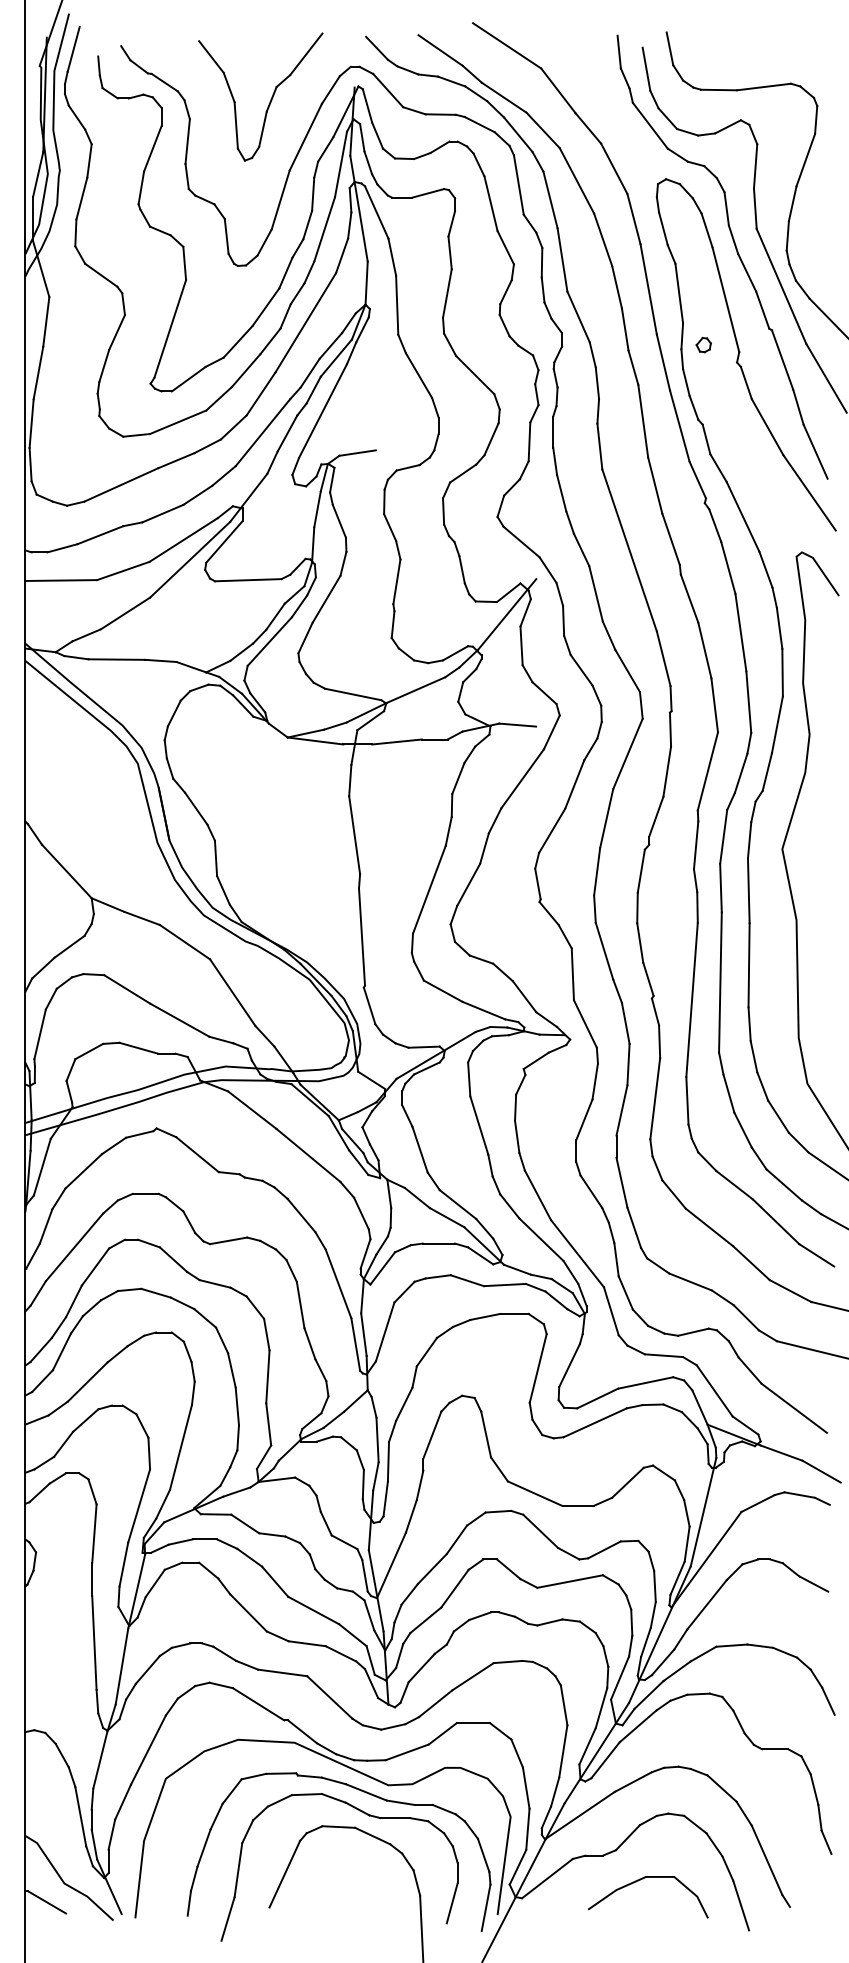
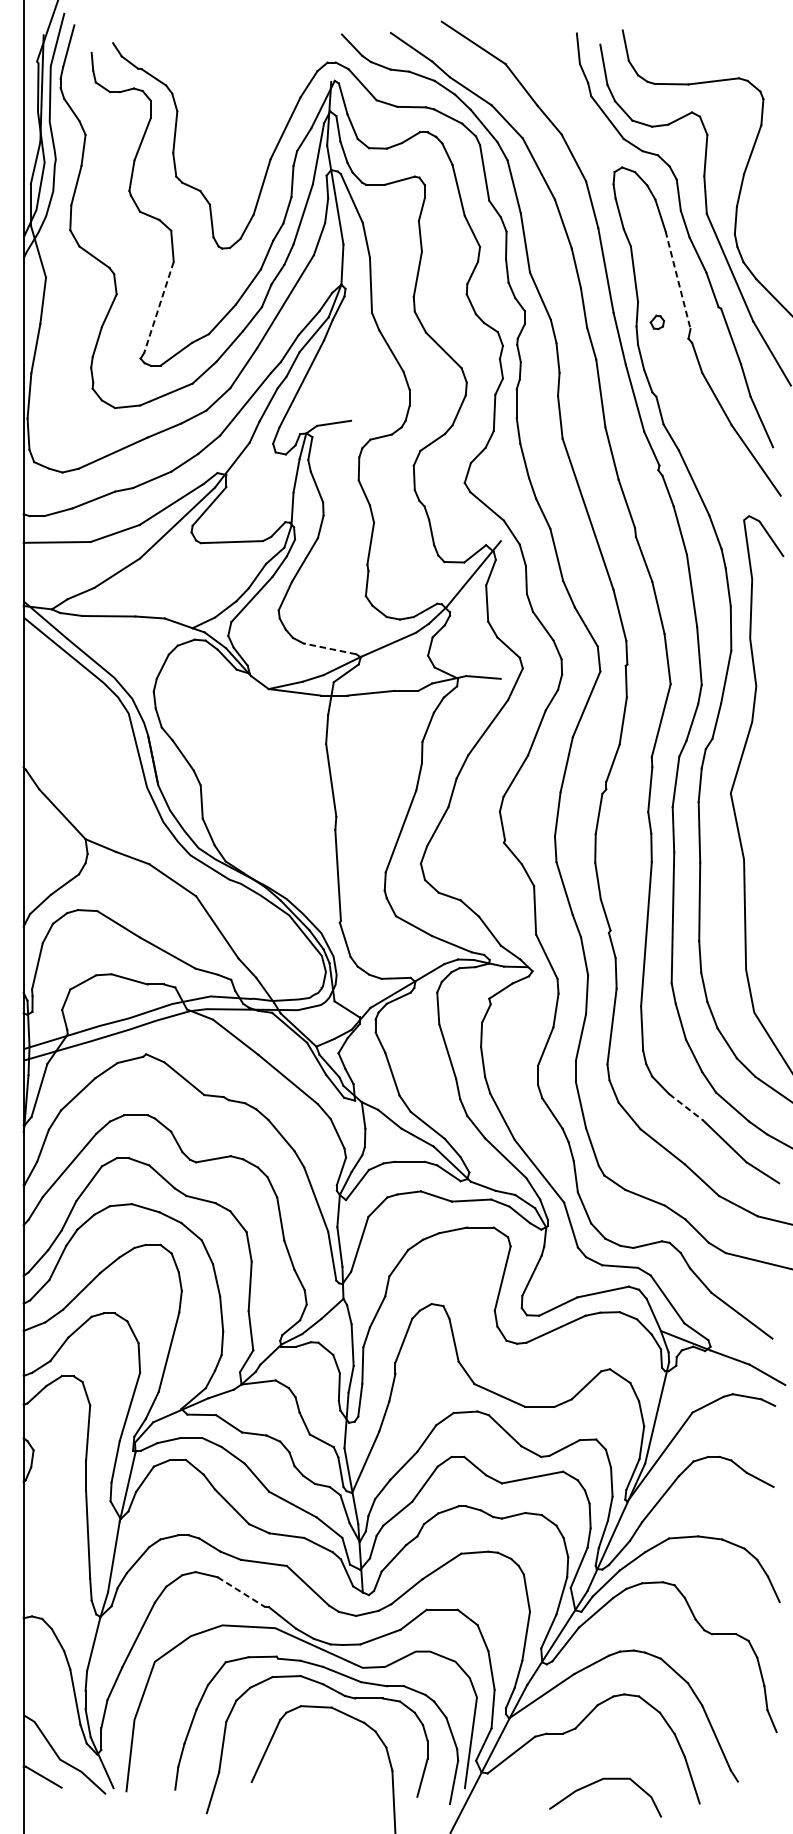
part: (269, 101) -> (251, 94), removed
line: (726, 300) -> (678, 280), solid -> dashed
line: (170, 329) -> (159, 307), solid -> dashed
line: (353, 694) -> (330, 648), solid -> dashed
line: (735, 1185) -> (687, 1107), solid -> dashed
line: (259, 1704) -> (242, 1592), solid -> dashed
curve: (643, 1879) -> (601, 1781), moved

